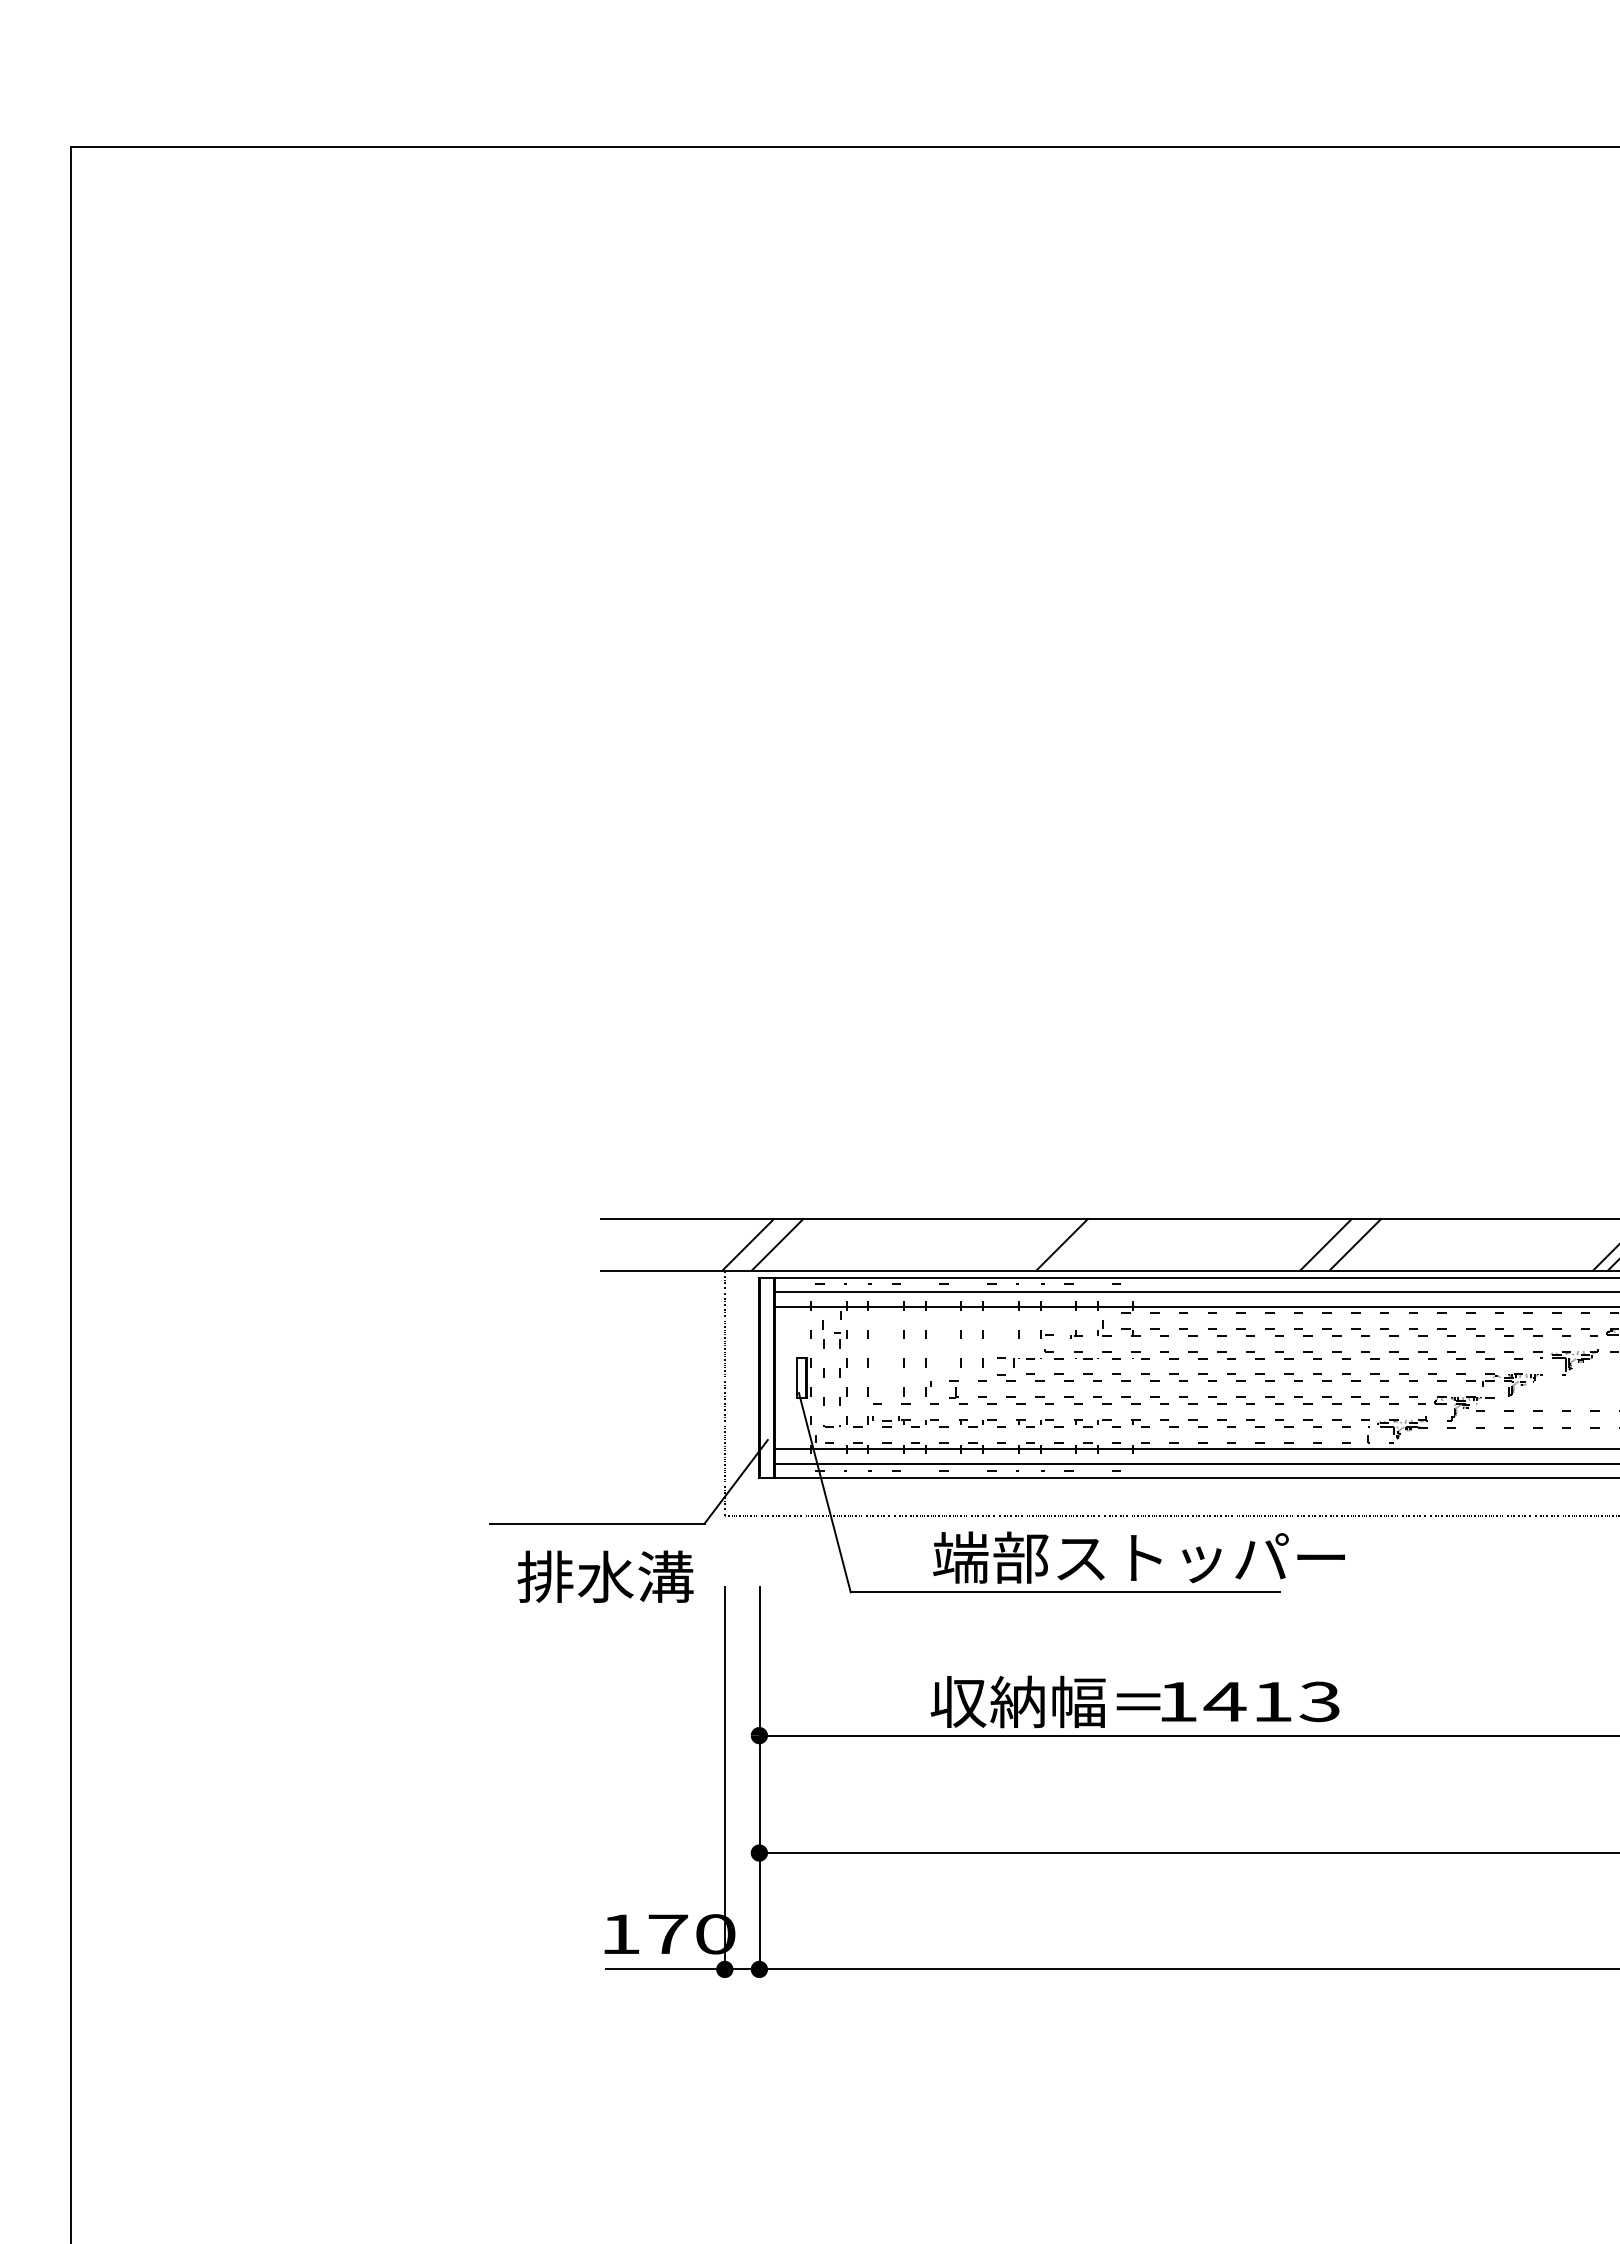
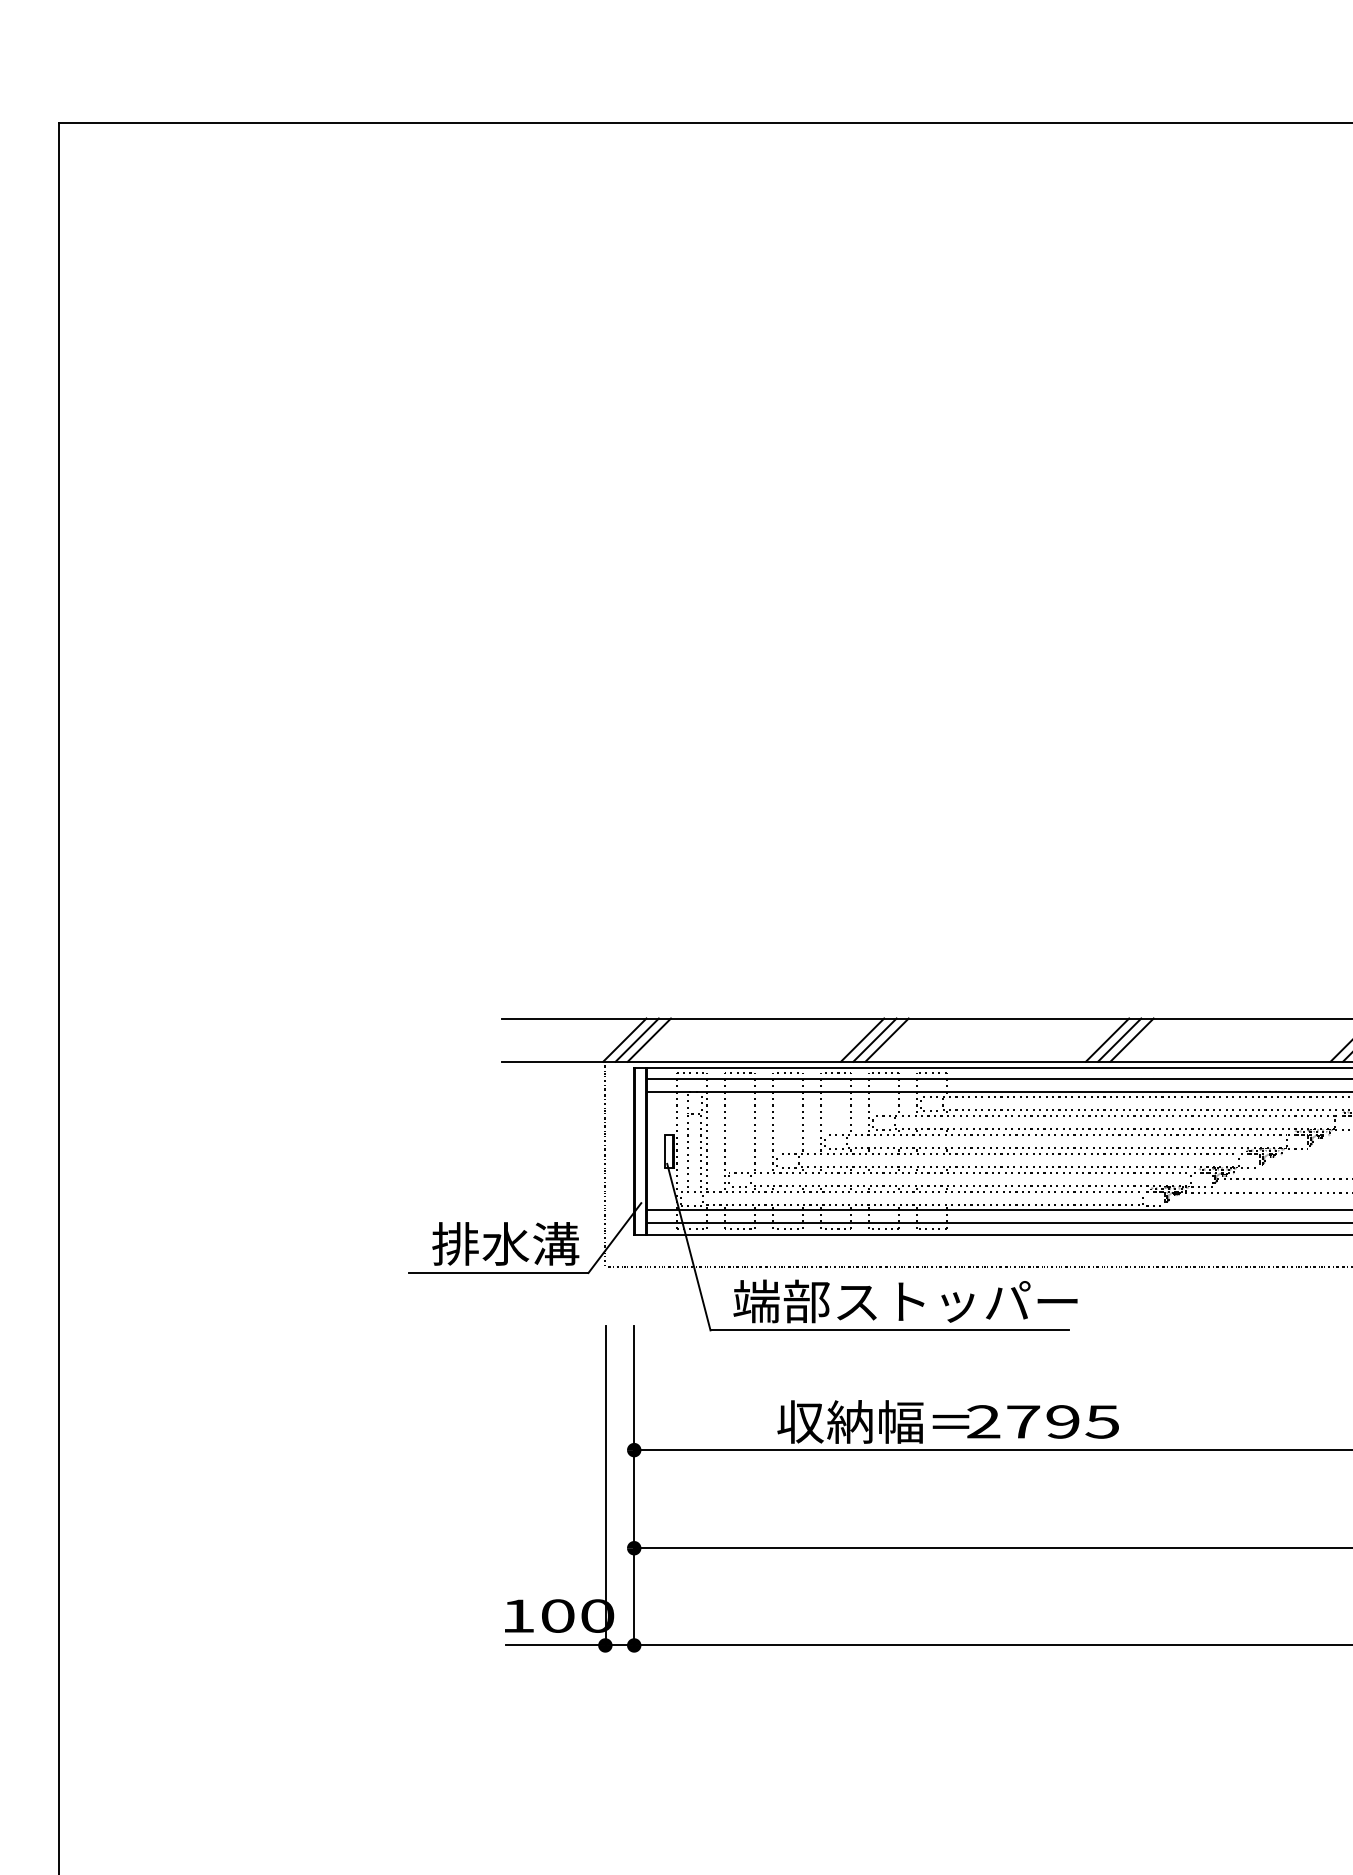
line: (762, 1244) -> (636, 1039), added
line: (1032, 1244) -> (862, 1039), added
line: (1047, 1244) -> (874, 1039), added
line: (1340, 1244) -> (1119, 1039), added
text: (1138, 1557) -> (904, 1301), moved
text: (605, 1576) -> (505, 1243), moved
text: (1248, 1701) -> (1042, 1421), 1413 -> 2795
text: (668, 1934) -> (558, 1616), 170 -> 100

